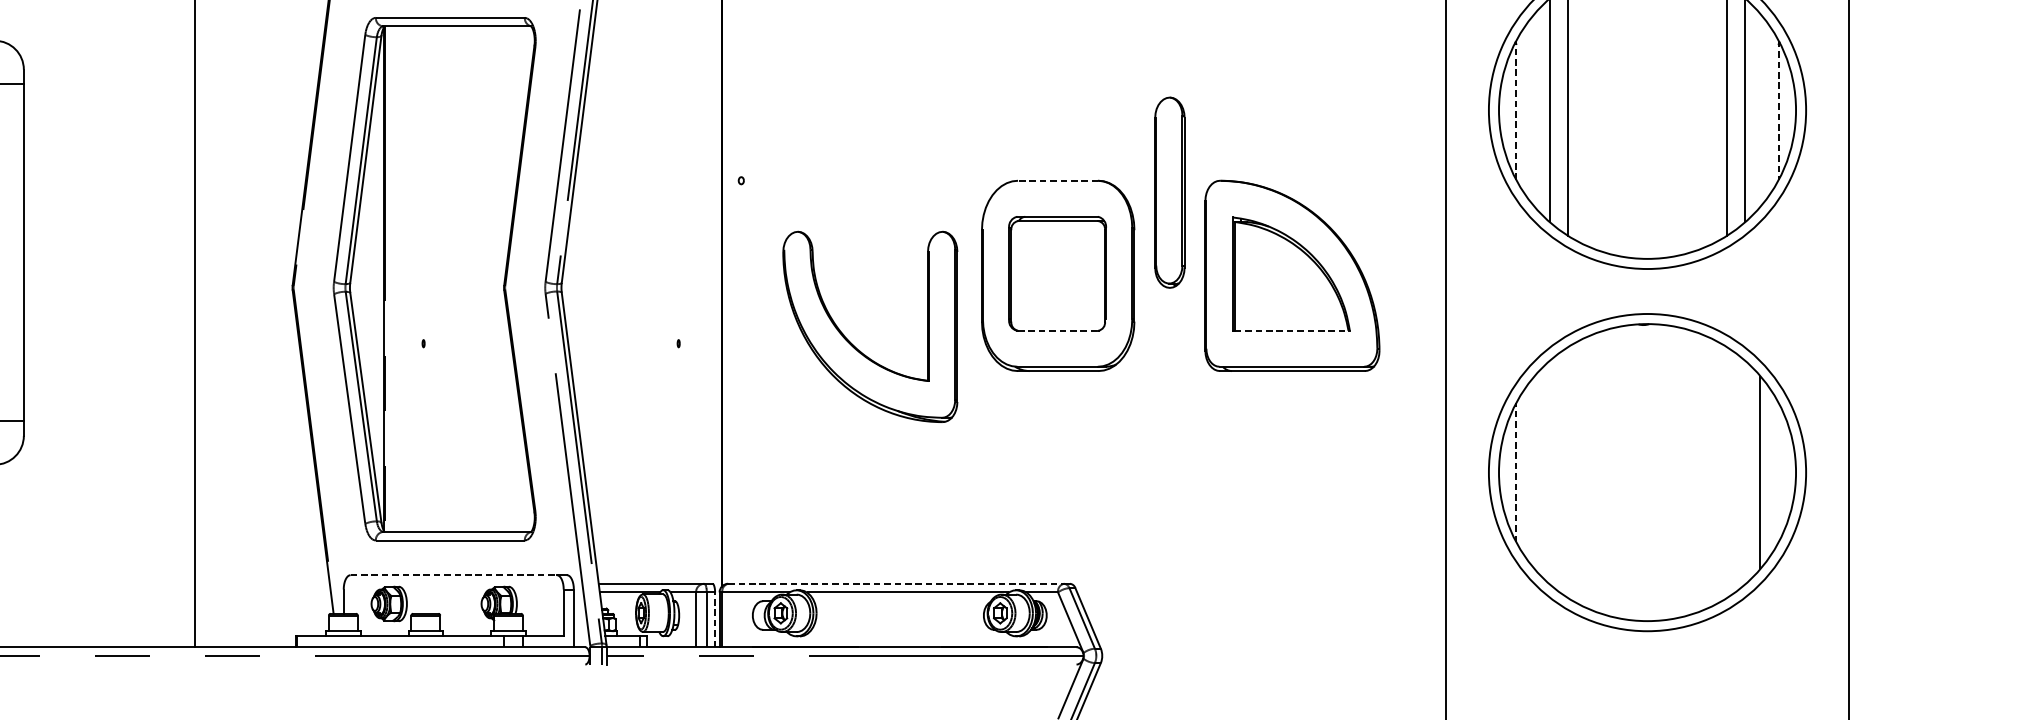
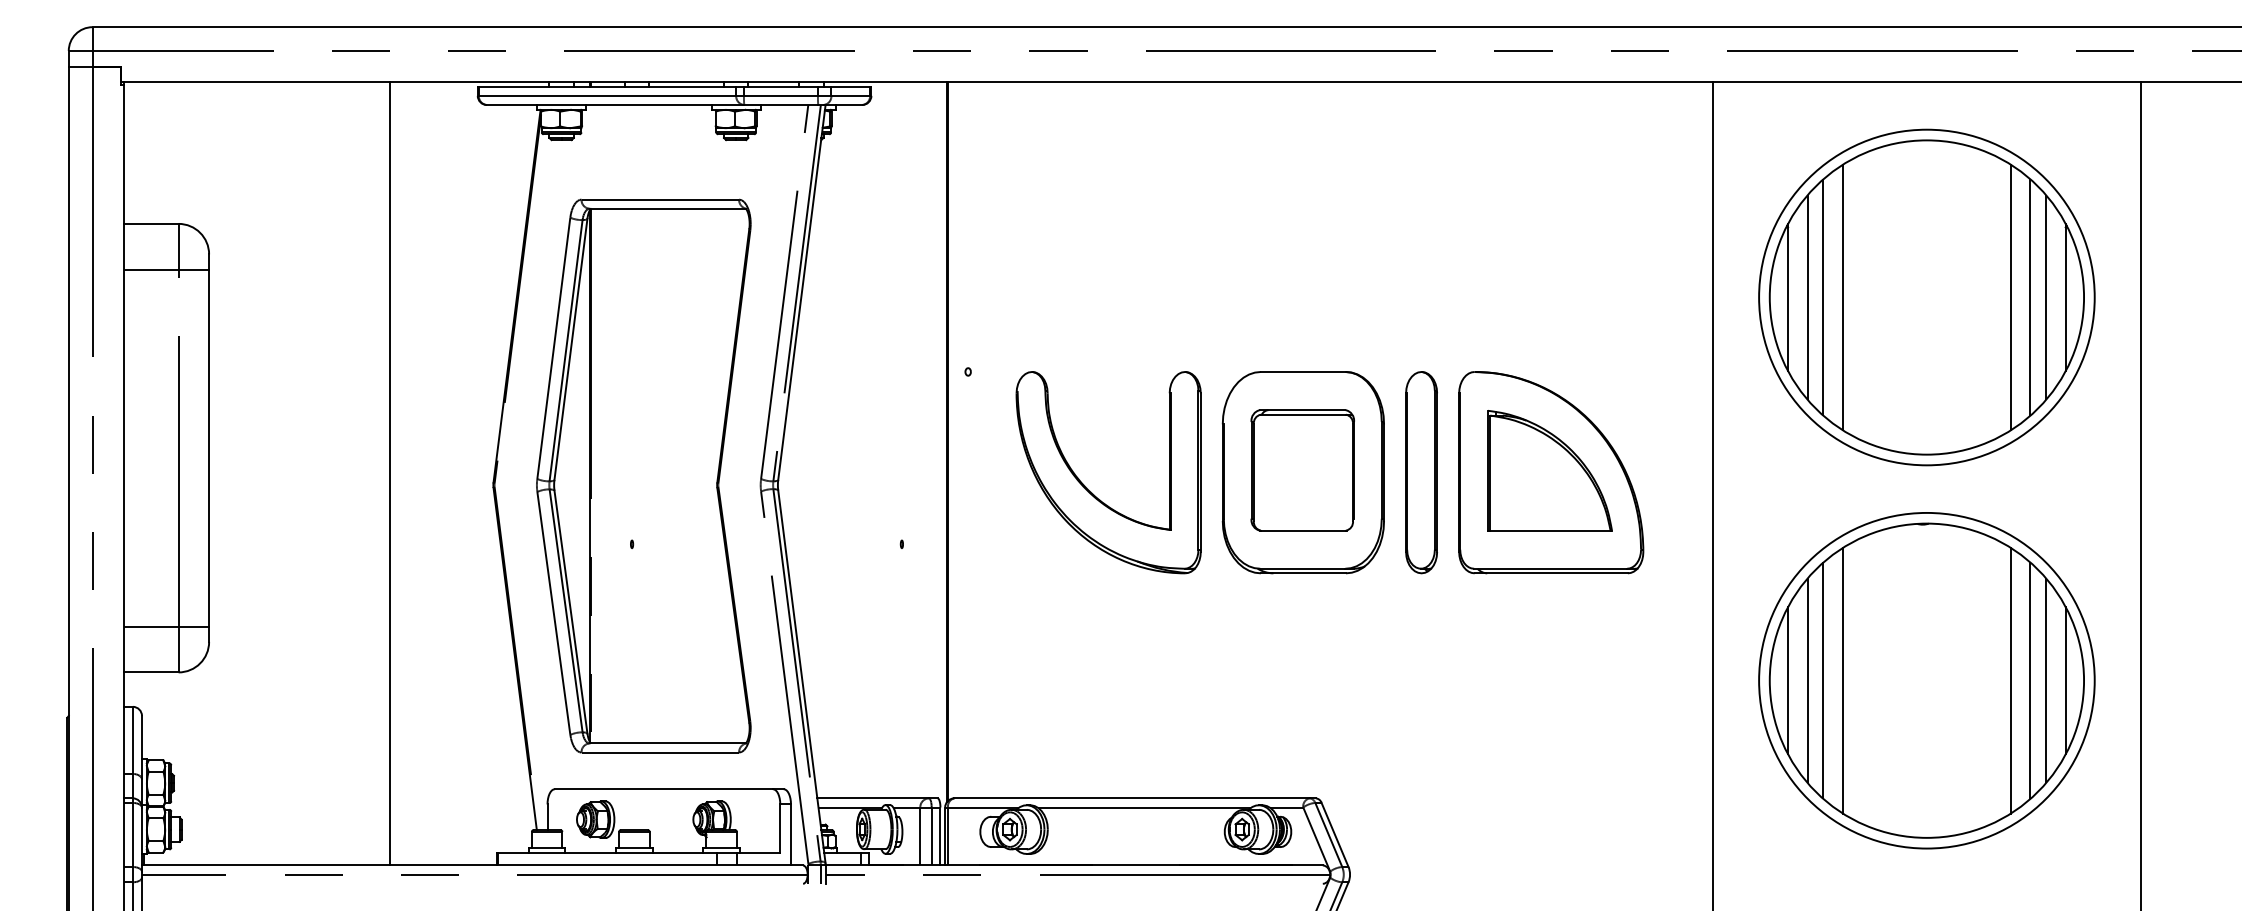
line: (1516, 110) -> (1788, 297), dashed -> solid
line: (1534, 110) -> (1807, 297), added
line: (1760, 110) -> (2046, 297), added
line: (1778, 110) -> (2065, 297), dashed -> solid
line: (1058, 180) -> (1303, 371), dashed -> solid
part: (1169, 192) -> (1421, 472), moved
line: (1058, 330) -> (1303, 530), dashed -> solid
line: (1291, 330) -> (1550, 530), dashed -> solid
part: (854, 344) -> (1091, 491), moved
line: (1516, 472) -> (1788, 680), dashed -> solid
line: (1534, 472) -> (1807, 680), added
line: (1549, 472) -> (1823, 680), added
line: (1568, 472) -> (1843, 680), added
line: (1726, 472) -> (2010, 680), added
line: (1745, 472) -> (2030, 680), added
line: (1778, 472) -> (2065, 680), added
line: (454, 575) -> (664, 789), dashed -> solid
line: (895, 583) -> (1131, 798), dashed -> solid
line: (715, 619) -> (940, 836), dashed -> solid

